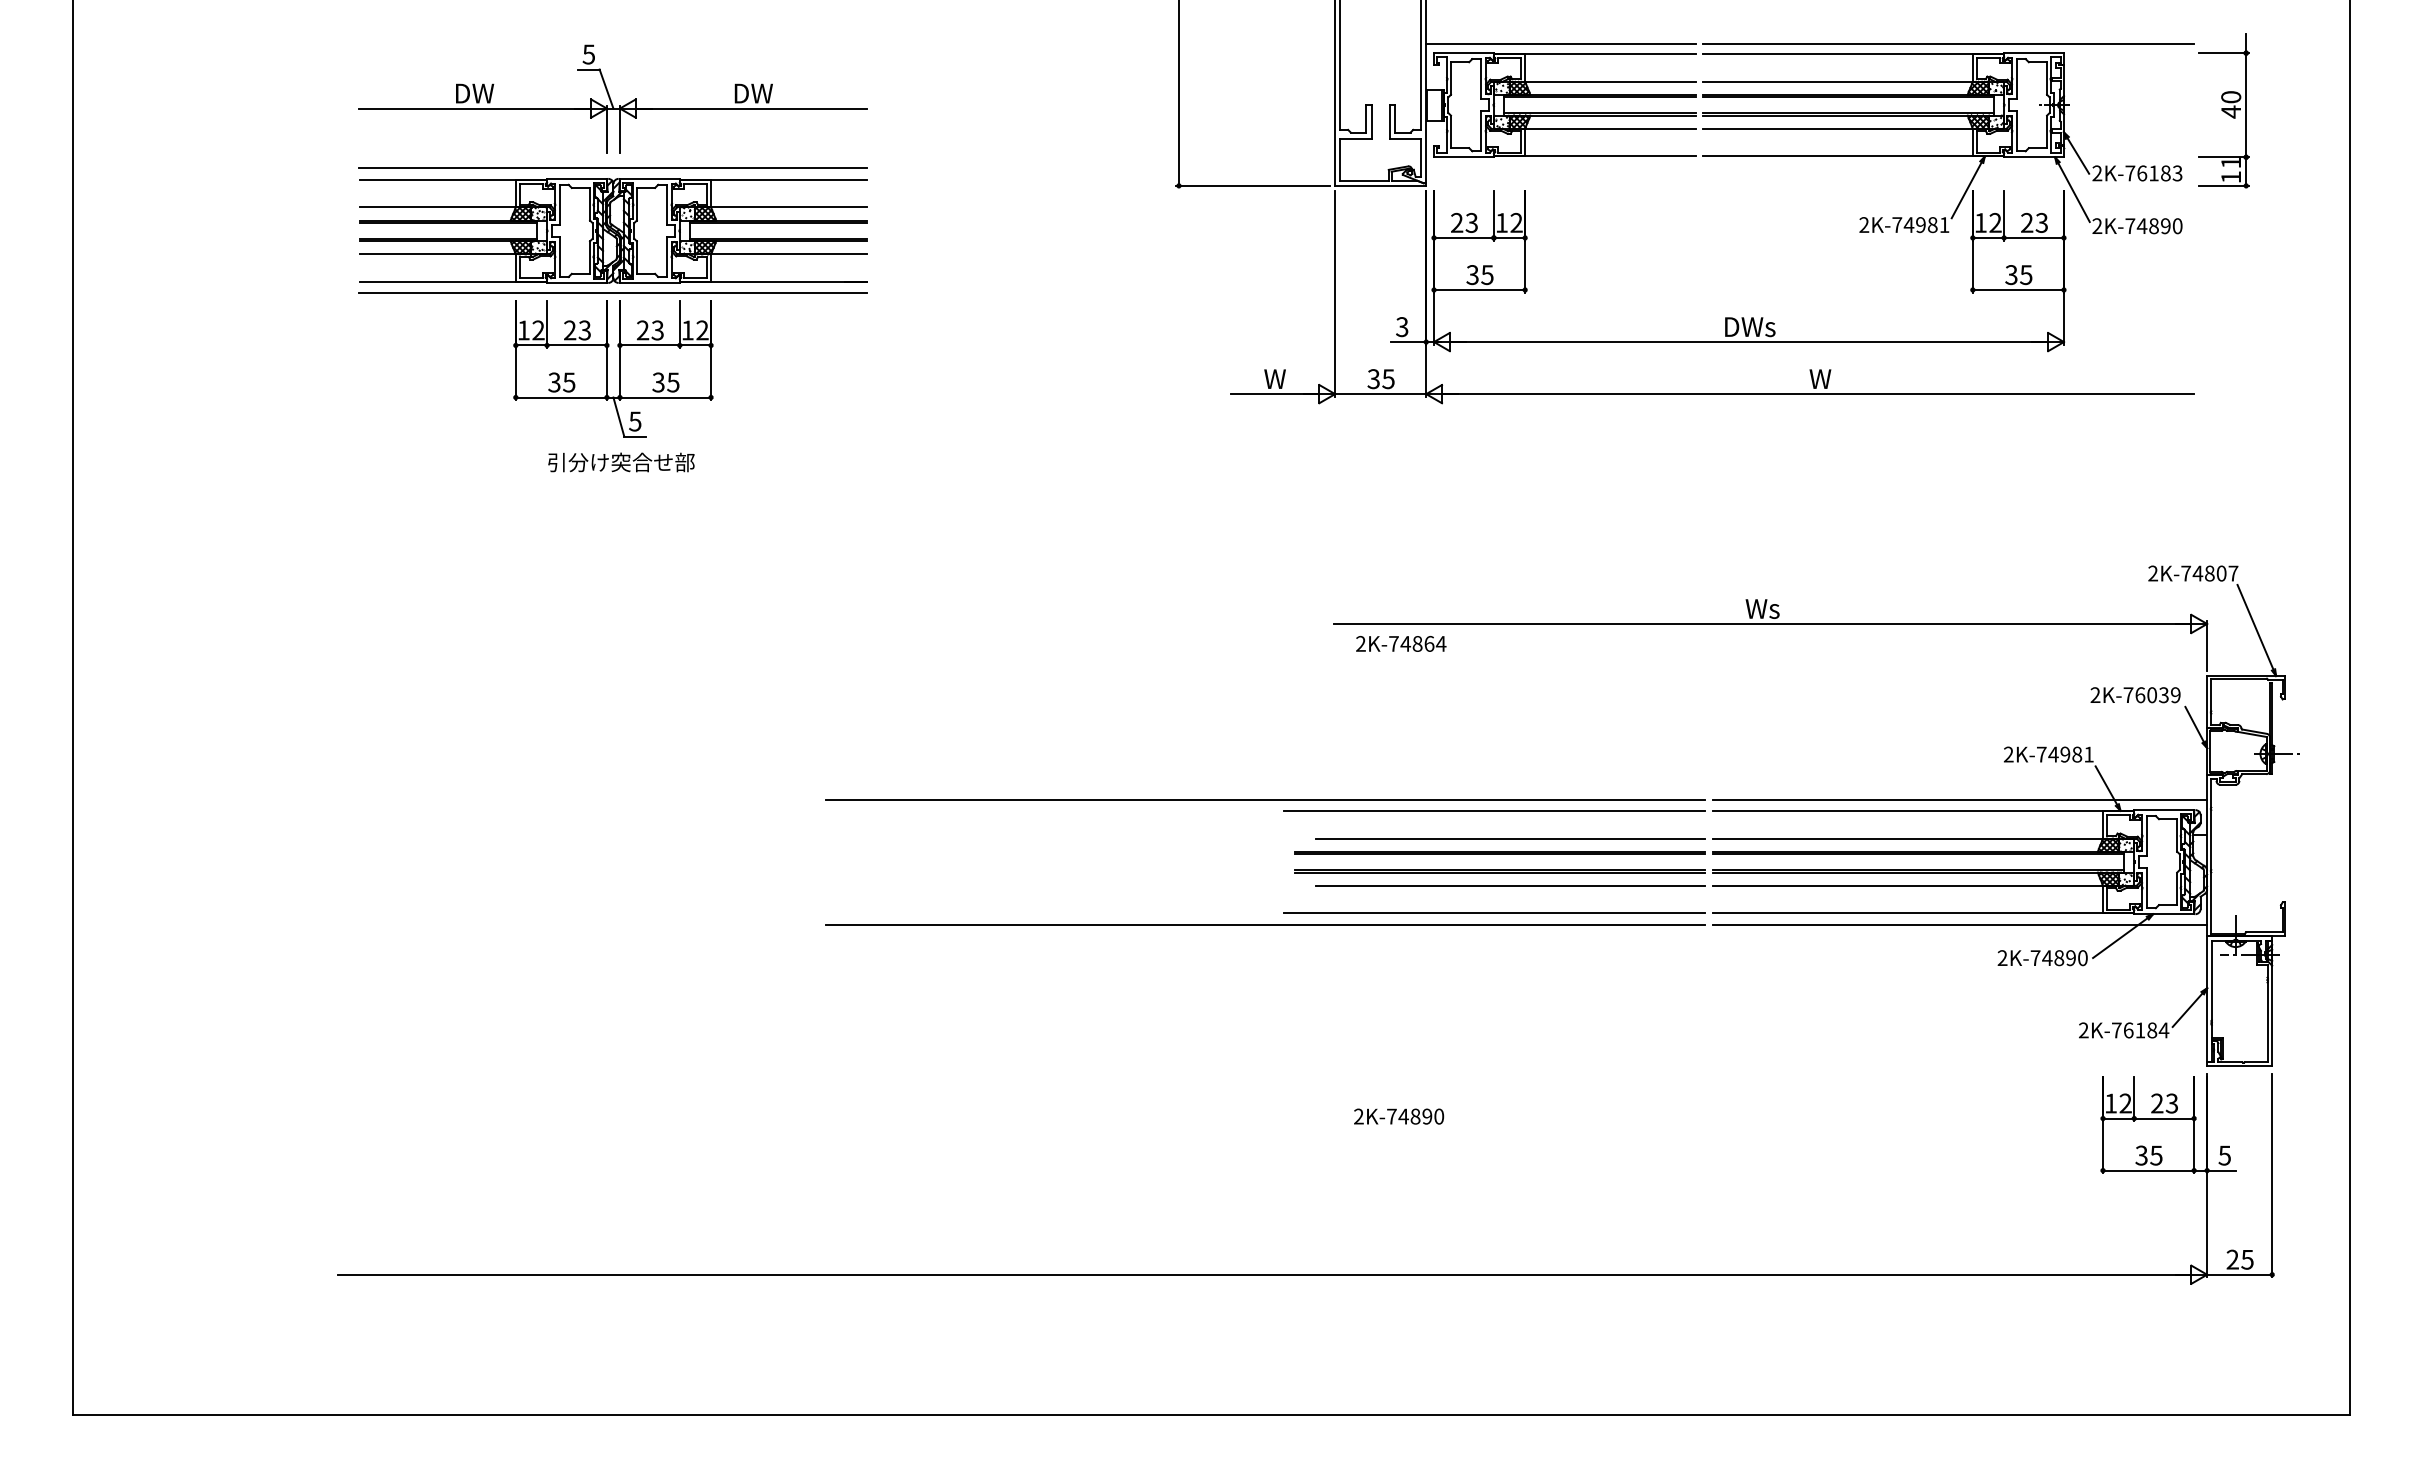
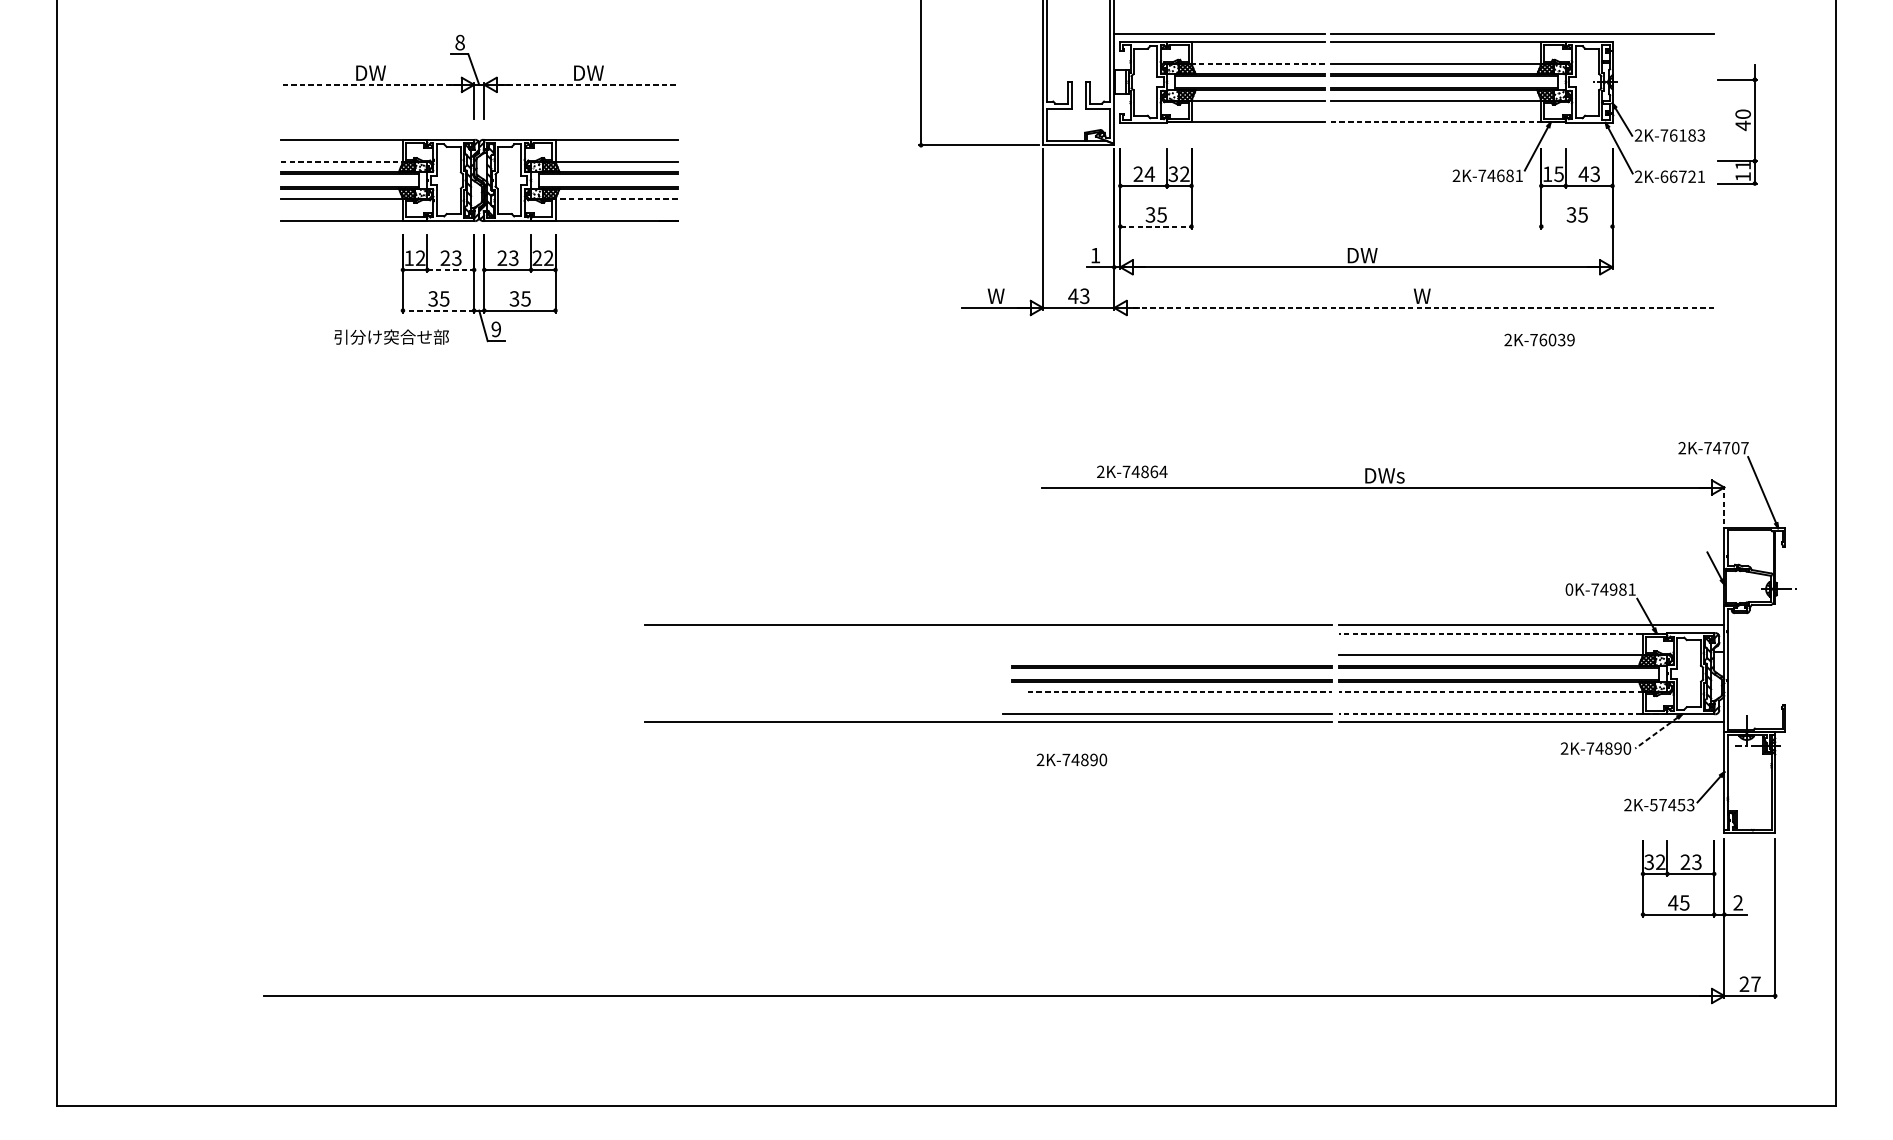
text: (588, 54) -> (459, 42), 5 -> 8
line: (1609, 81) -> (1257, 63), solid -> dashed
line: (473, 108) -> (369, 84), solid -> dashed
line: (752, 108) -> (587, 84), solid -> dashed
part: (2223, 110) -> (1737, 124), moved
line: (1854, 156) -> (1448, 122), solid -> dashed
line: (612, 167) -> (478, 130), removed
line: (438, 207) -> (342, 162), solid -> dashed
text: (1471, 222) -> (1149, 173), 23 -> 24
text: (1501, 222) -> (1173, 173), 12 -> 32
text: (1995, 222) -> (1559, 173), 12 -> 15
text: (2026, 222) -> (1583, 173), 23 -> 43
text: (1920, 225) -> (1500, 176), 2K-74981 -> 2K-74681
text: (2153, 226) -> (1682, 177), 2K-74890 -> 2K-66721
line: (788, 254) -> (616, 198), solid -> dashed
line: (1479, 290) -> (1155, 227), solid -> dashed
line: (2017, 290) -> (1576, 227), removed
line: (613, 293) -> (479, 229), removed
text: (1402, 327) -> (1095, 255), 3 -> 1
text: (1770, 329) -> (1383, 257), DWs -> DW
text: (687, 330) -> (537, 258), 12 -> 22
line: (577, 345) -> (451, 269), solid -> dashed
text: (1380, 379) -> (1078, 296), 35 -> 43
line: (1819, 394) -> (1421, 308), solid -> dashed
line: (561, 397) -> (438, 310), solid -> dashed
text: (635, 421) -> (496, 329), 5 -> 9
text: (621, 462) -> (391, 337), moved
text: (2209, 573) -> (1726, 448), 2K-74807 -> 2K-74707
text: (1771, 609) -> (1384, 476), Ws -> DWs
text: (1401, 643) -> (1132, 471), moved
line: (2207, 646) -> (1724, 505), solid -> dashed
text: (2135, 695) -> (1539, 340), moved
text: (2008, 754) -> (1569, 589), 2K-74981 -> 0K-74981
line: (1494, 810) -> (1167, 633), removed
line: (1923, 810) -> (1502, 633), solid -> dashed
line: (1510, 838) -> (1180, 655), removed
line: (1510, 885) -> (1180, 691), solid -> dashed
line: (1908, 885) -> (1491, 691), solid -> dashed
line: (1923, 913) -> (1502, 713), solid -> dashed
line: (2120, 938) -> (1656, 733), solid -> dashed
text: (2140, 1030) -> (1672, 805), 2K-76184 -> 2K-57453
text: (2110, 1103) -> (1648, 862), 12 -> 32
text: (1399, 1116) -> (1072, 759), moved
text: (2141, 1155) -> (1673, 902), 35 -> 45
text: (2224, 1155) -> (1737, 902), 5 -> 2
text: (2247, 1259) -> (1755, 984), 25 -> 27

